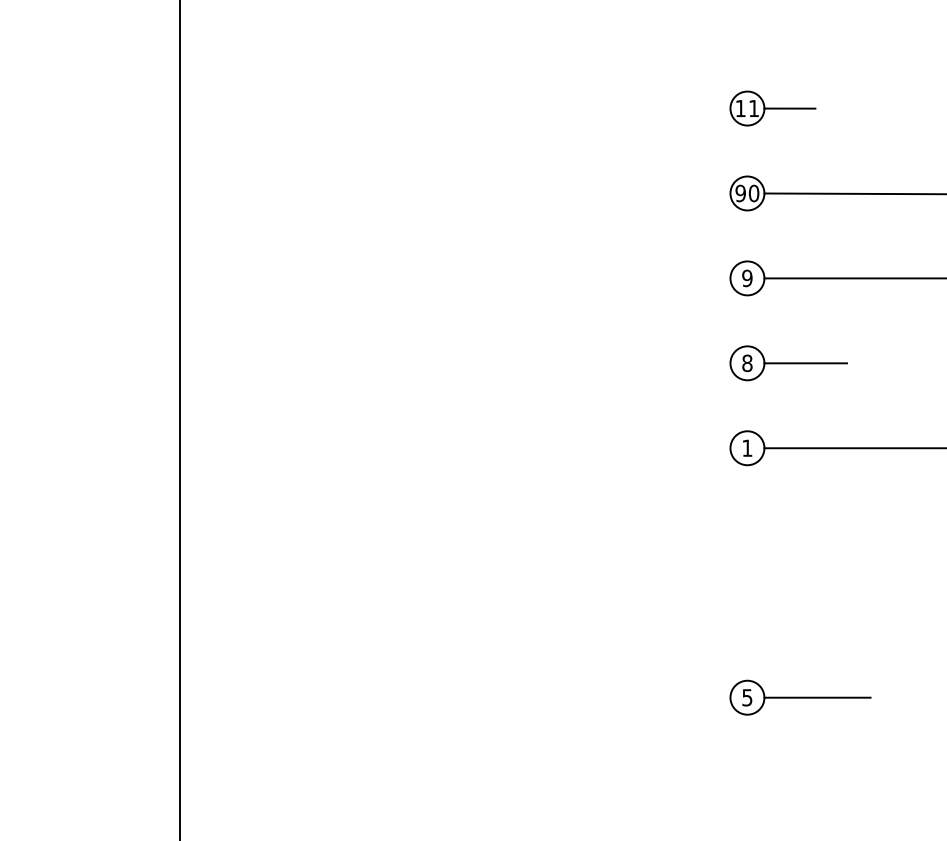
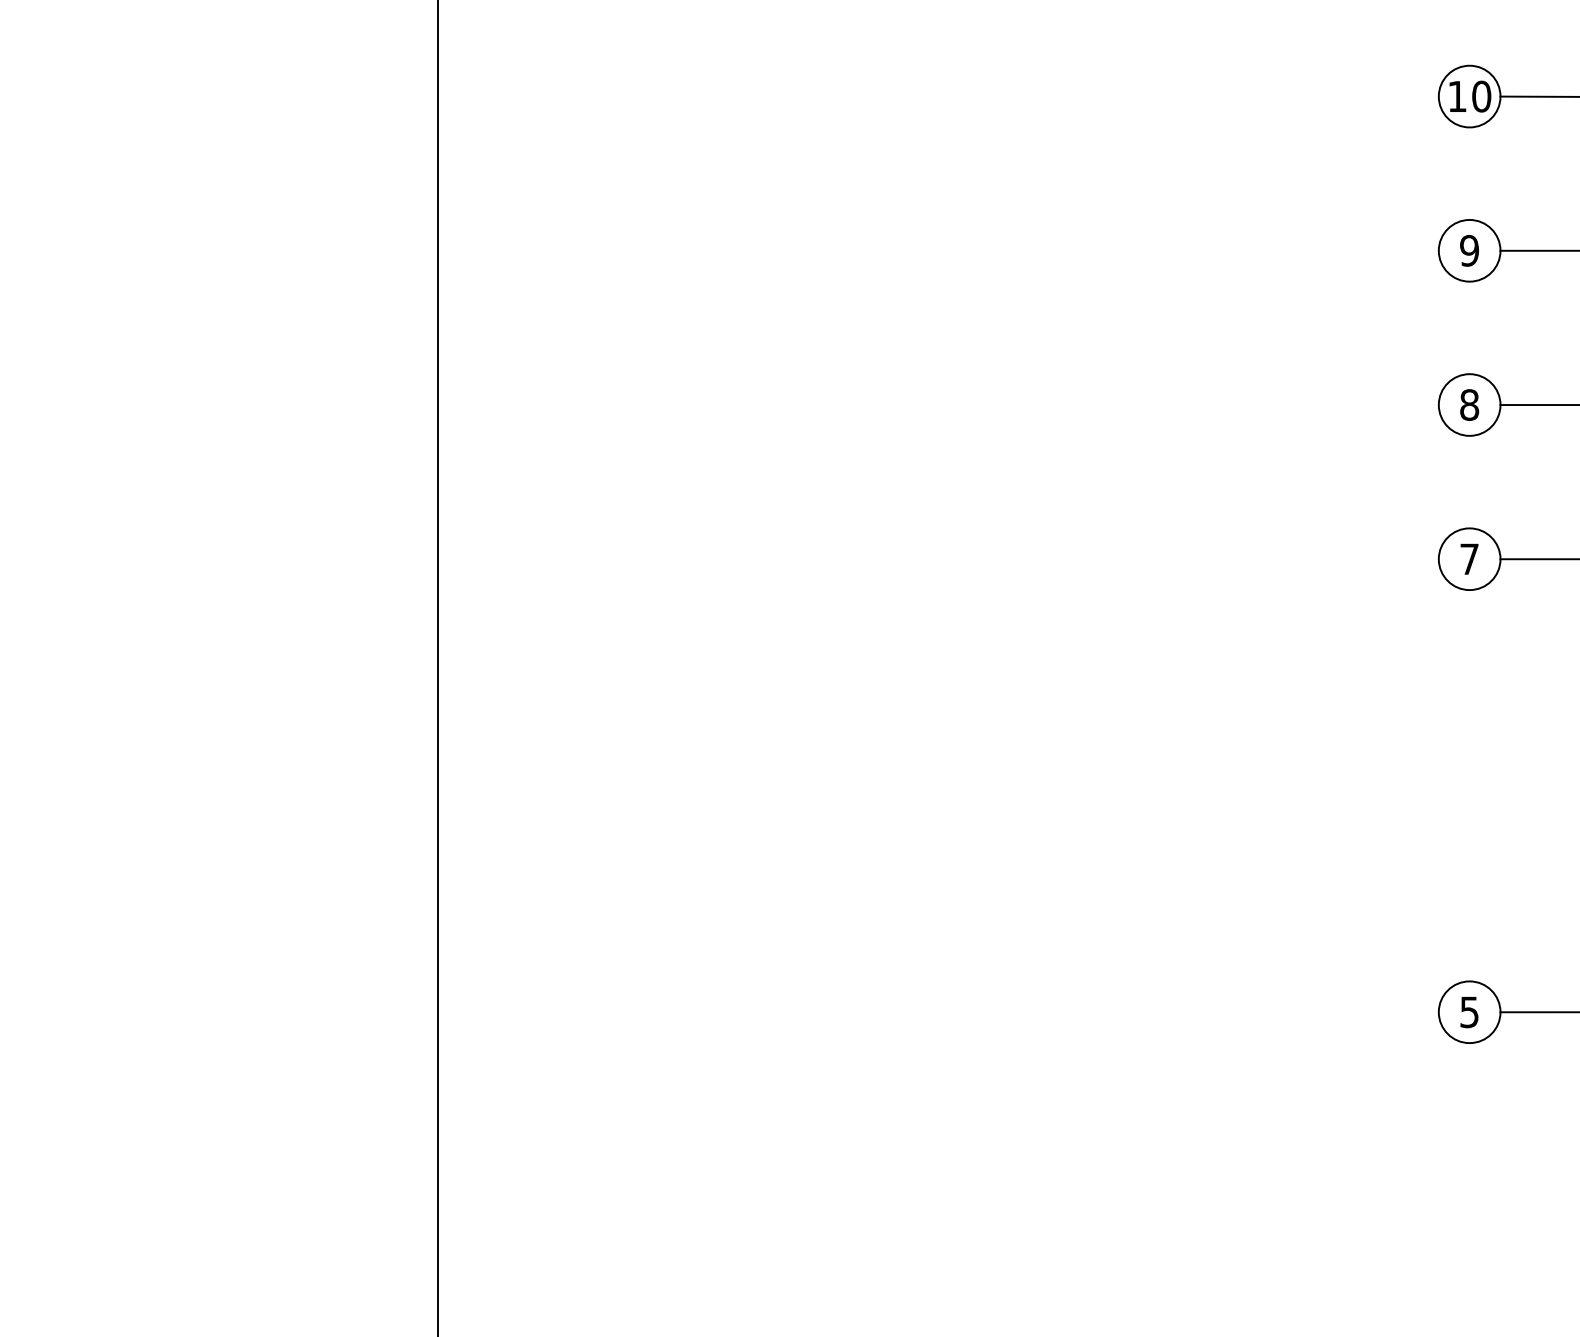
text: (740, 193) -> (1457, 96), 90 -> 10
text: (747, 447) -> (1469, 557), 1 -> 7

